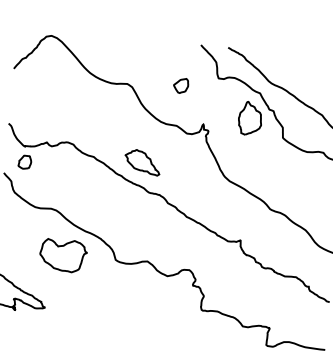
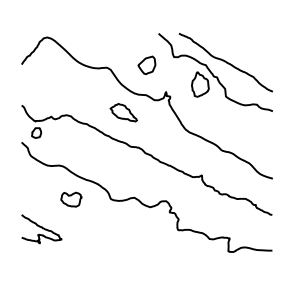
part: (180, 84) -> (146, 64), size x1.6
part: (142, 162) -> (123, 112), moved
part: (63, 255) -> (71, 199), size x0.6

